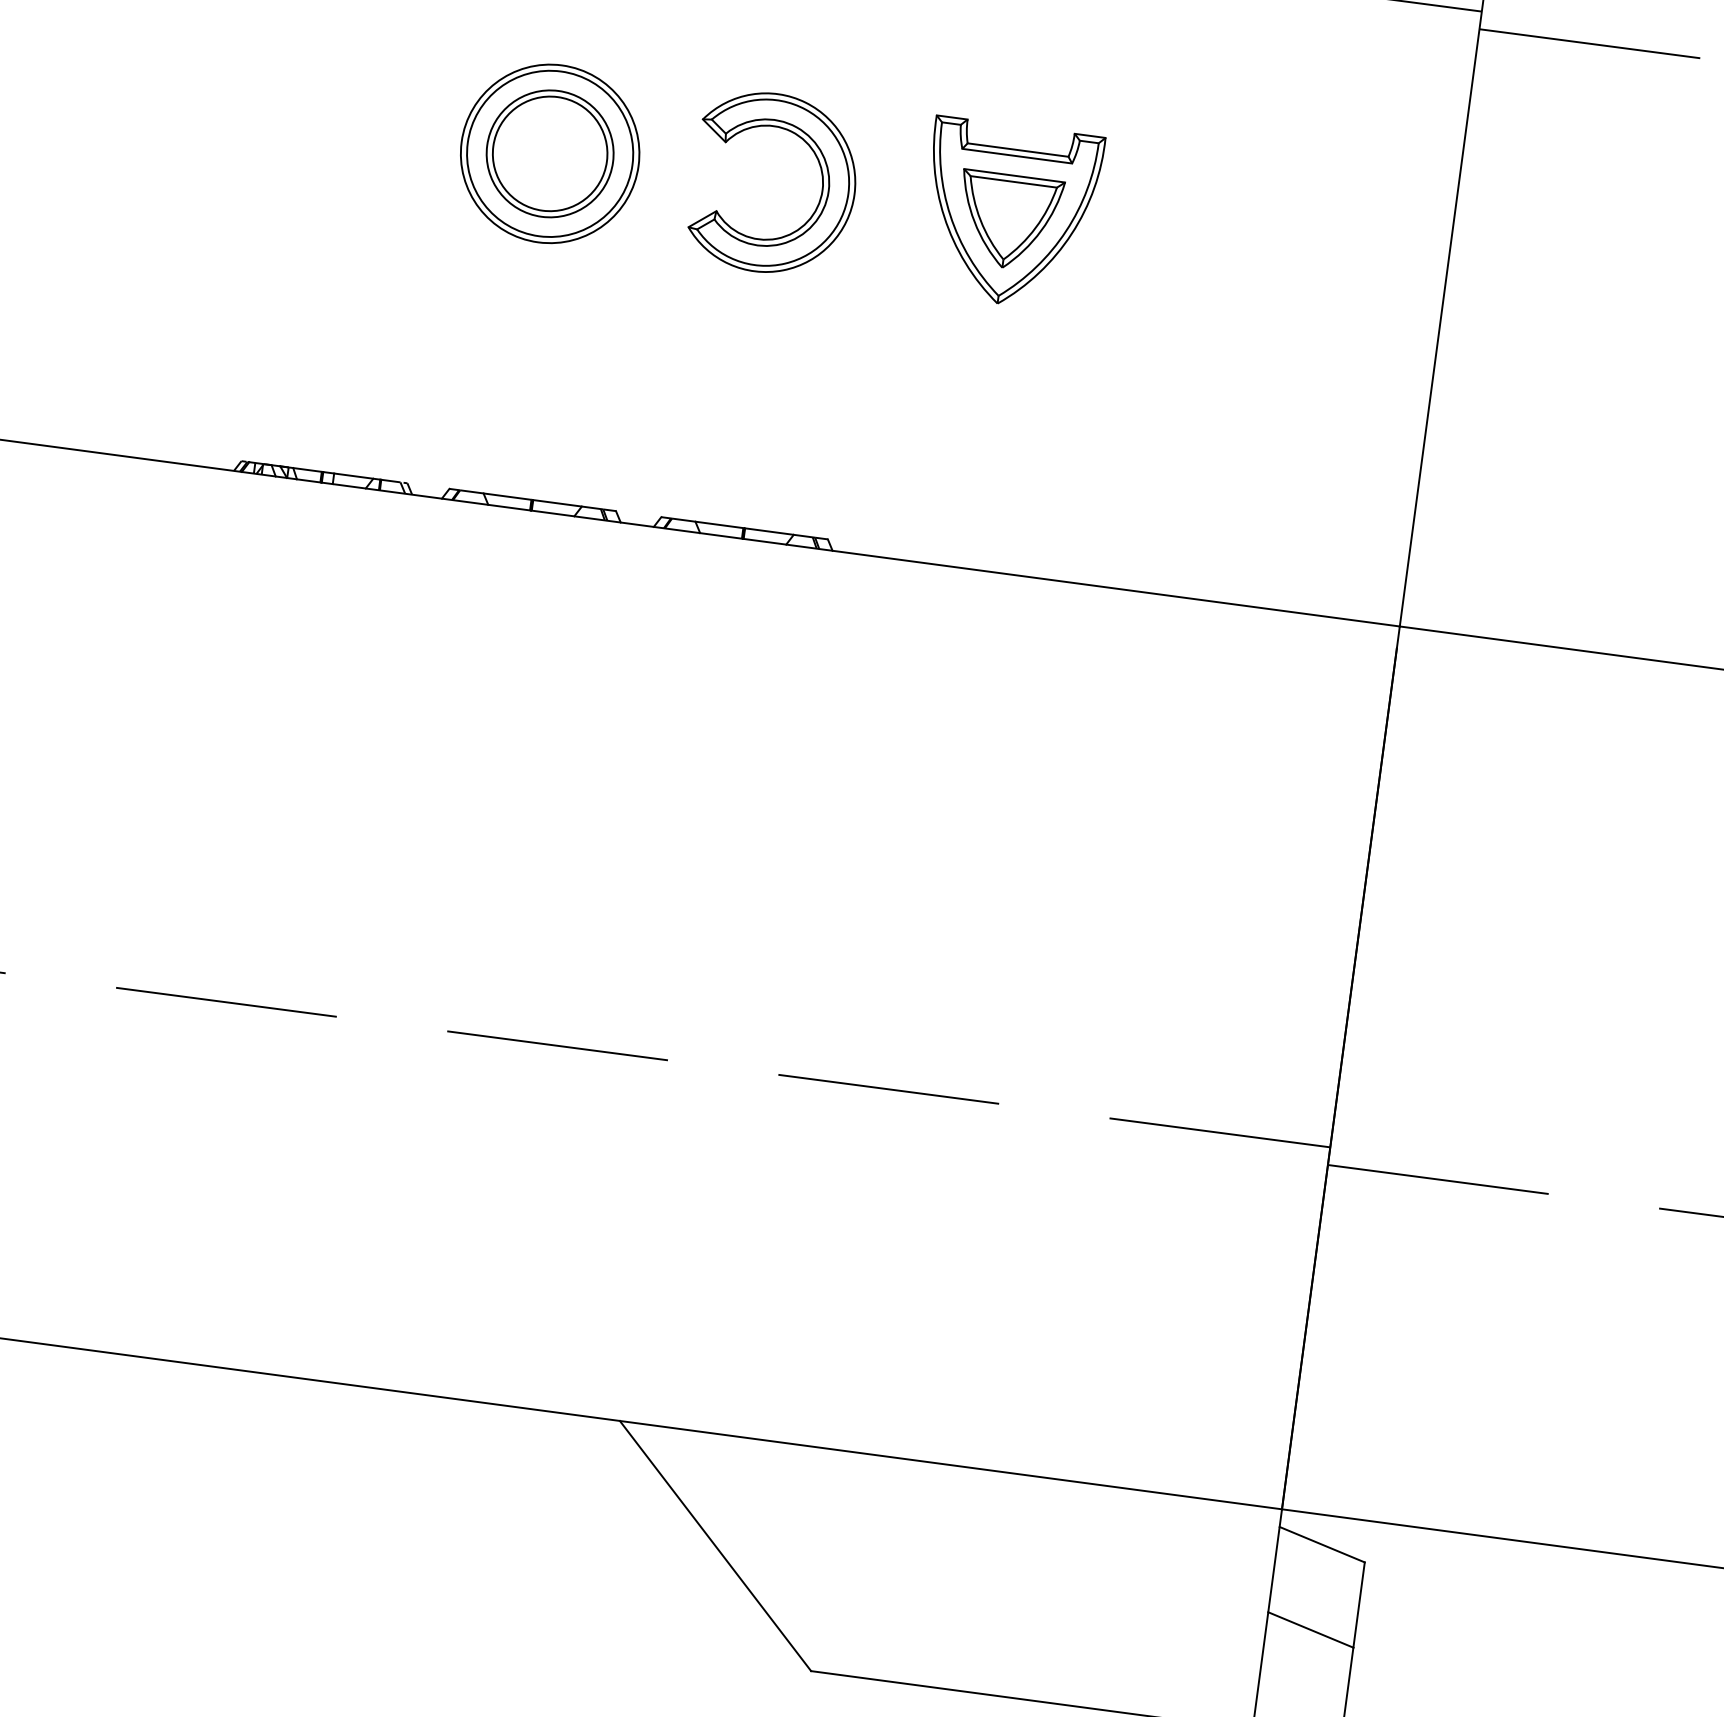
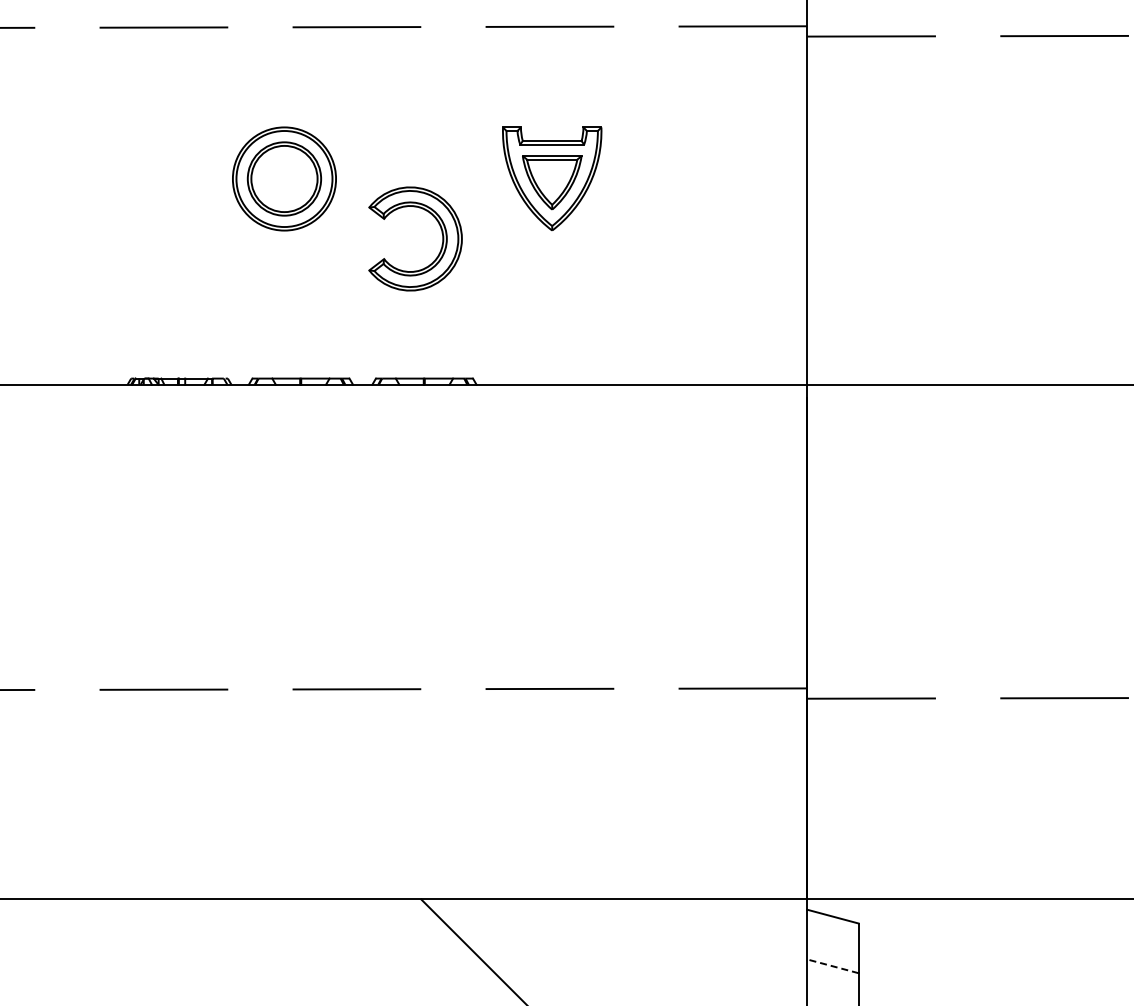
part: (820, 180) -> (441, 233), moved
line: (1311, 1630) -> (833, 966), solid -> dashed

